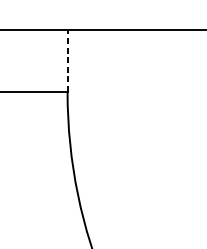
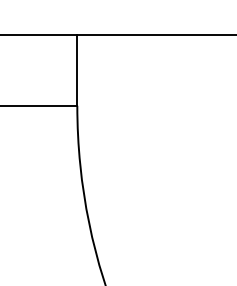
line: (67, 61) -> (77, 70), dashed -> solid

